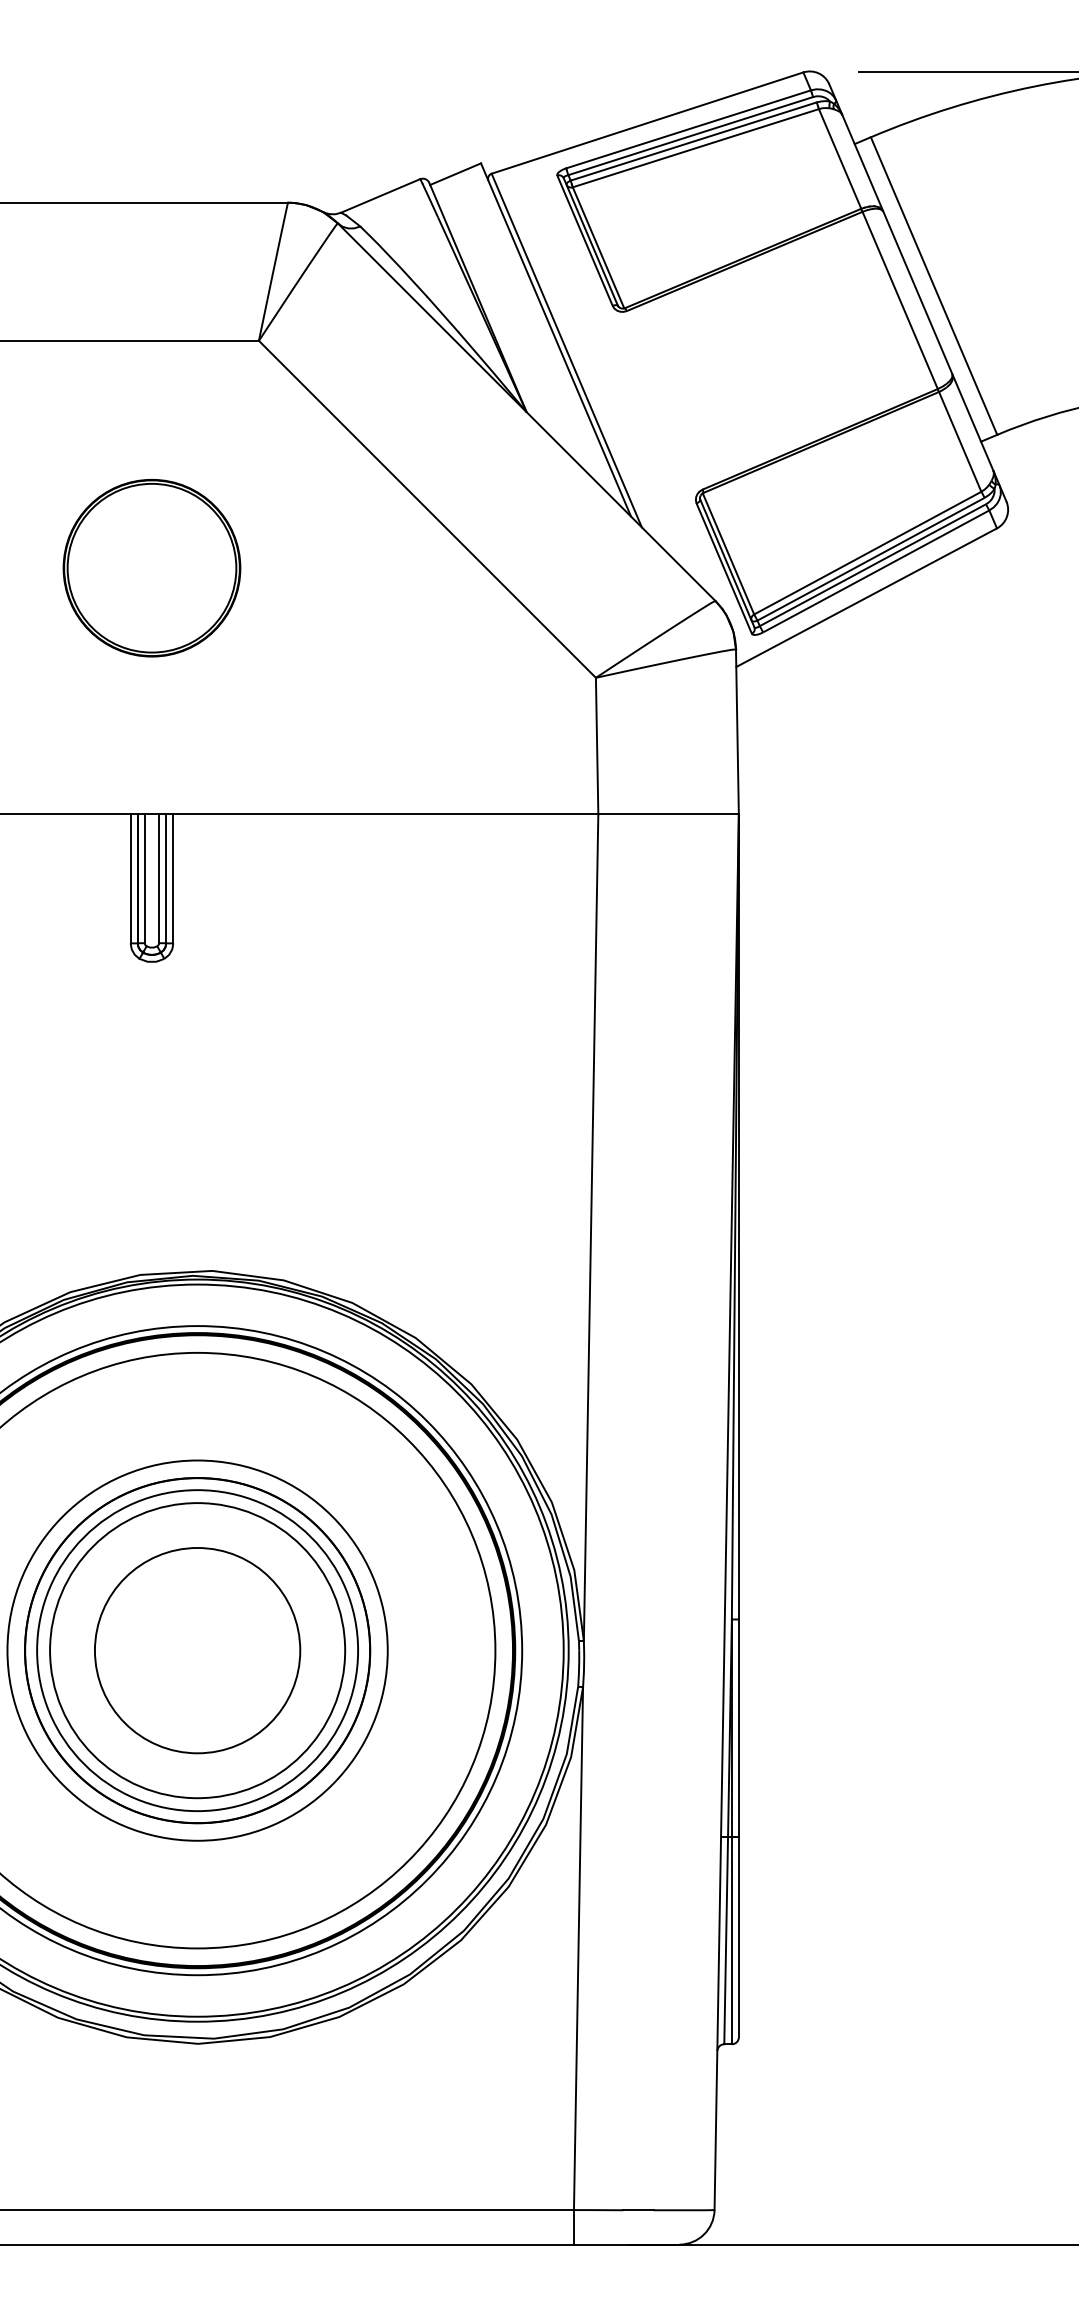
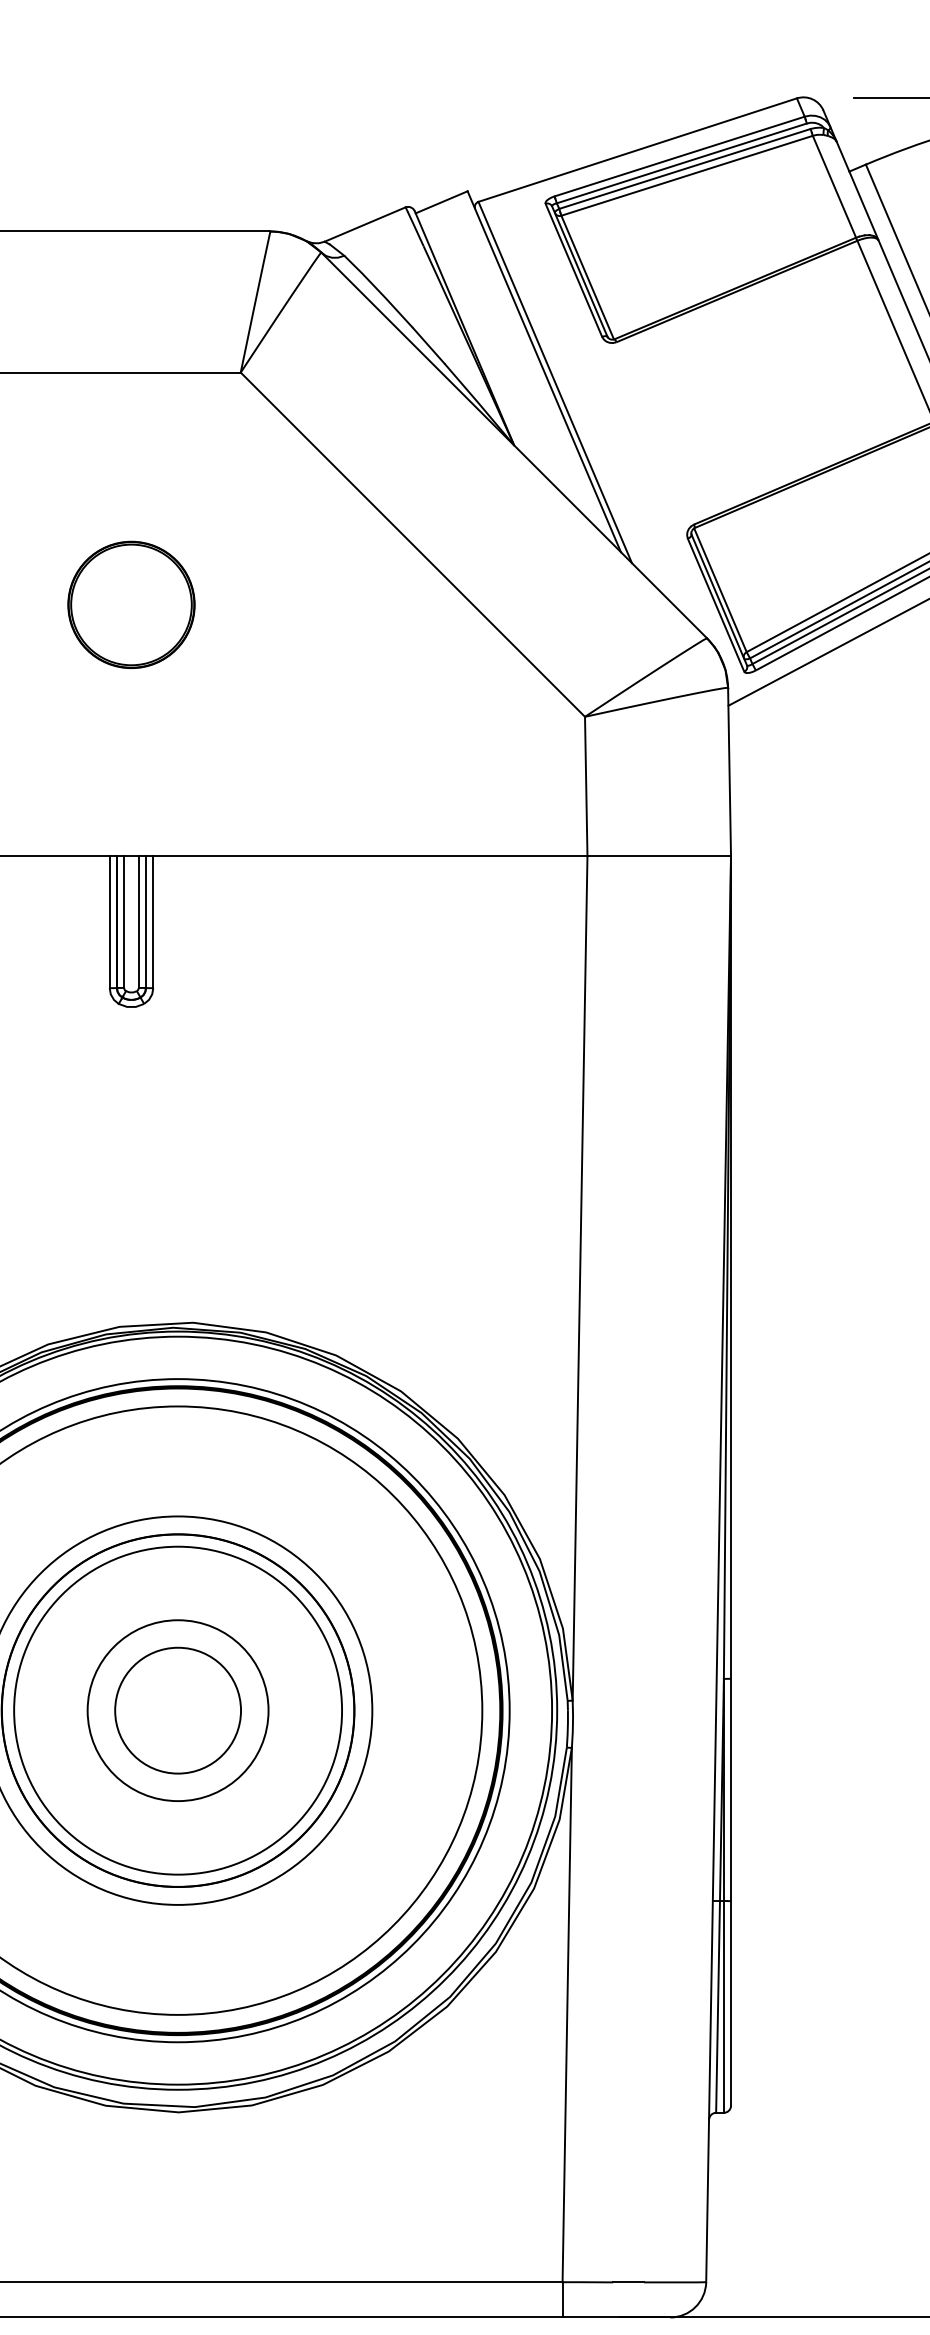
part: (151, 568) -> (130, 605), size x0.7
circle: (197, 1650) -> (177, 1710), size x0.6
circle: (197, 1650) -> (177, 1710), size x0.6

